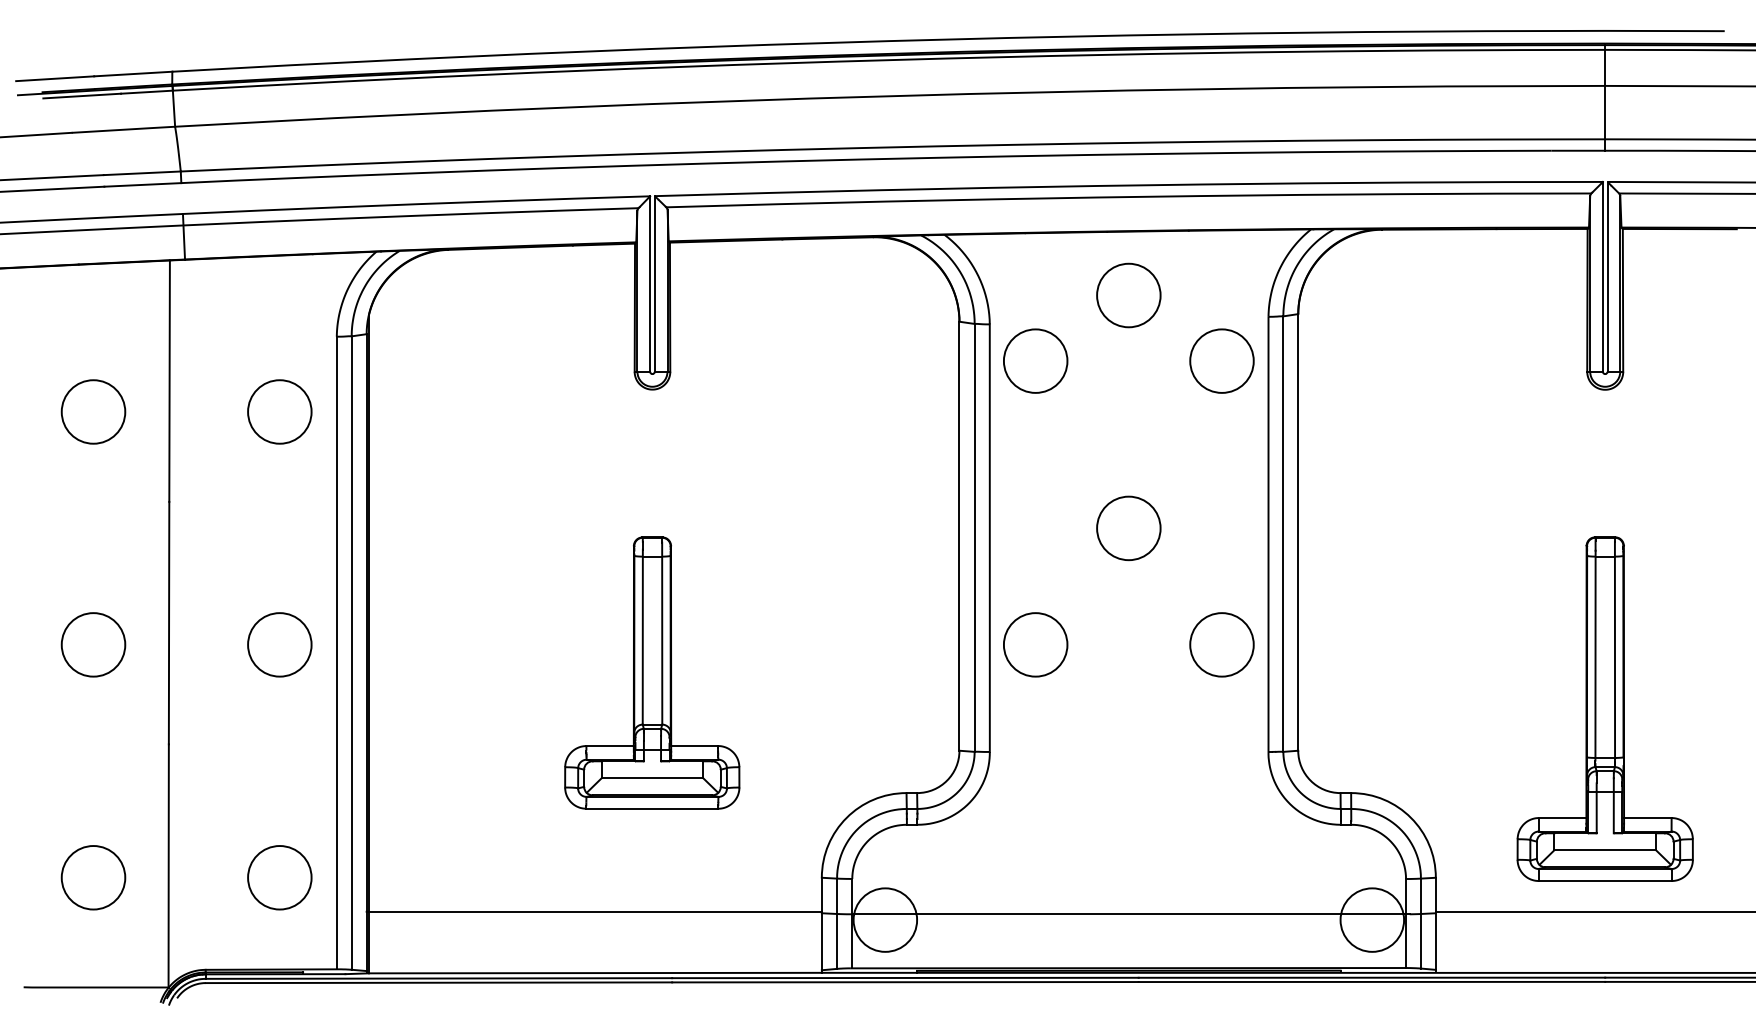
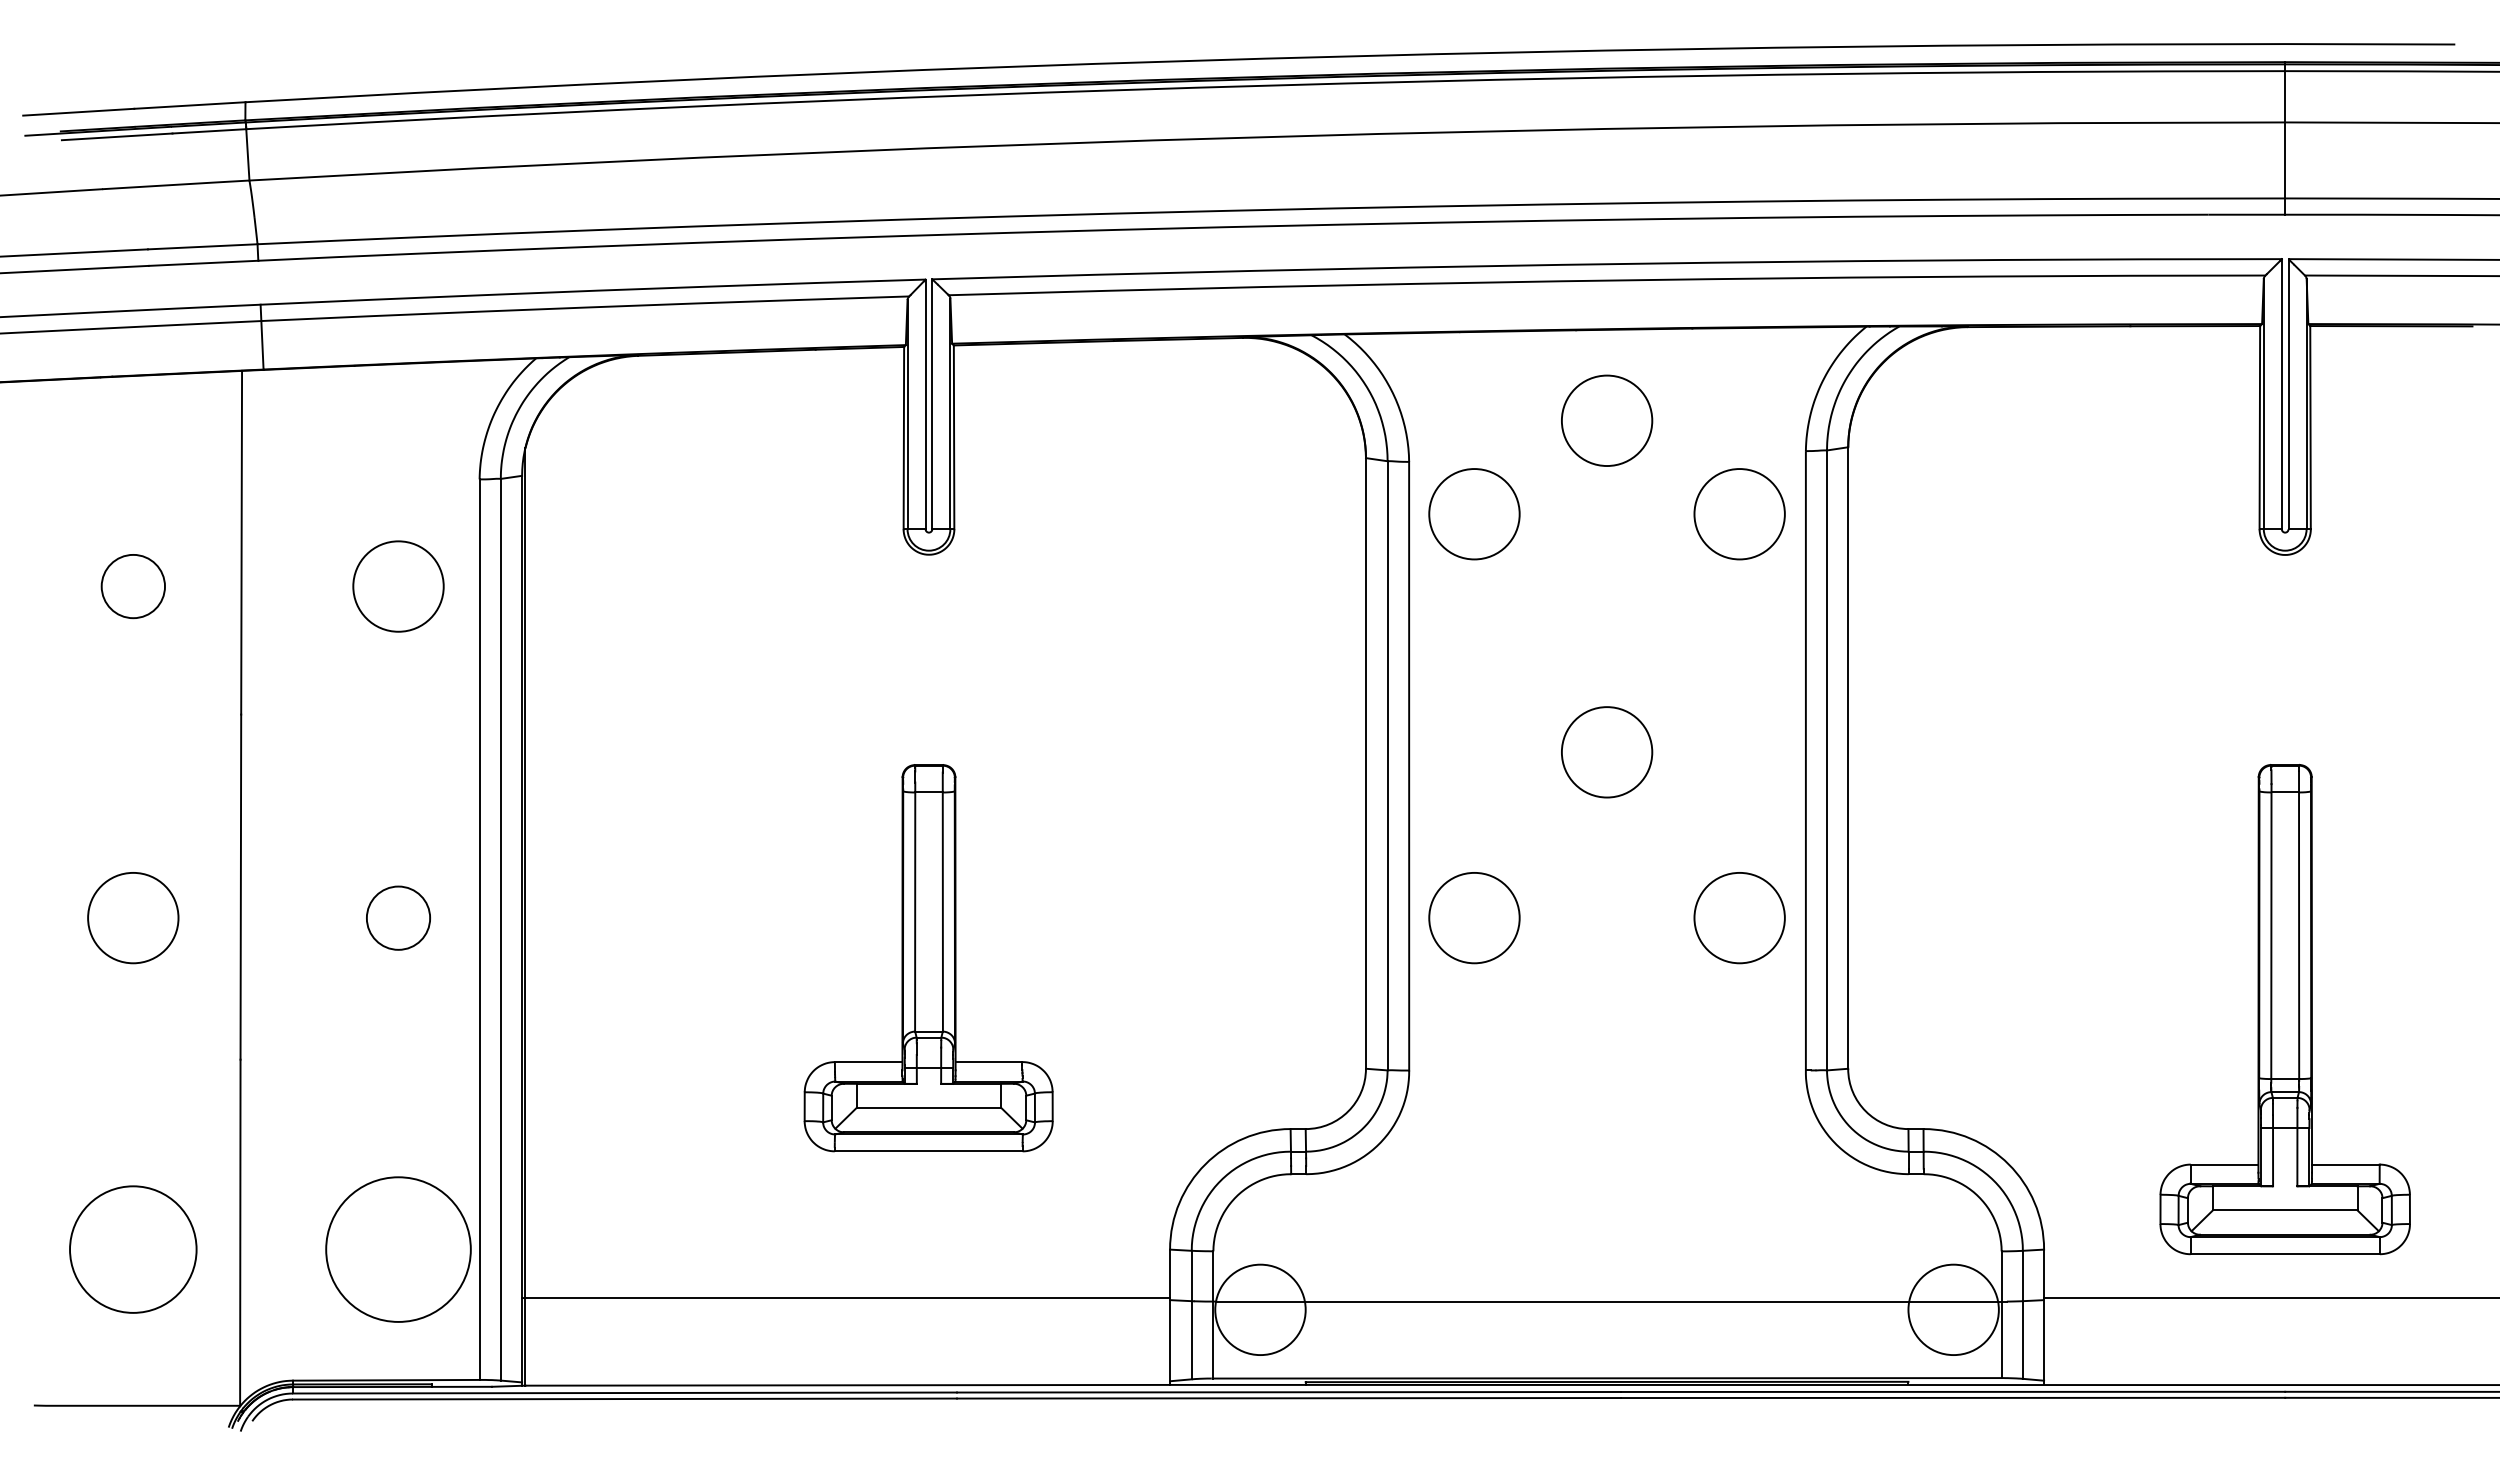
circle: (93, 411) -> (133, 586), size x0.7
circle: (279, 645) -> (398, 918), size x0.7
circle: (93, 877) -> (133, 1249), size x1.4
circle: (279, 877) -> (398, 1249), size x1.6

